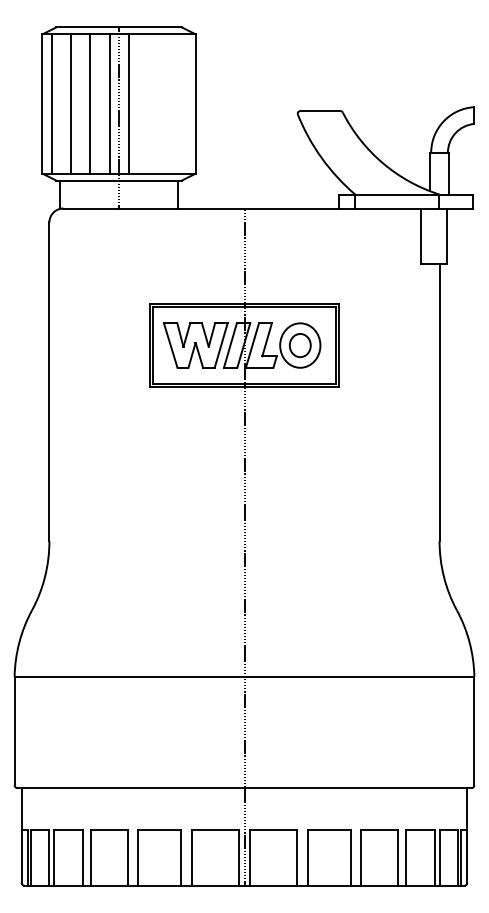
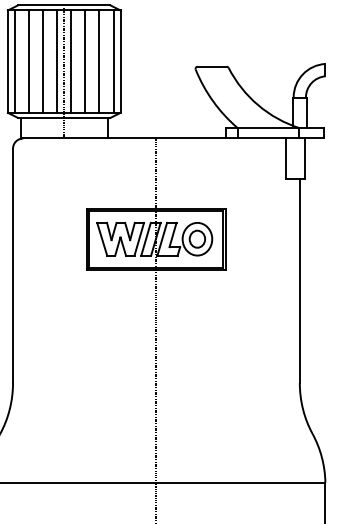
line: (147, 103) -> (85, 61), added
line: (167, 103) -> (99, 61), added
line: (186, 103) -> (113, 61), added

